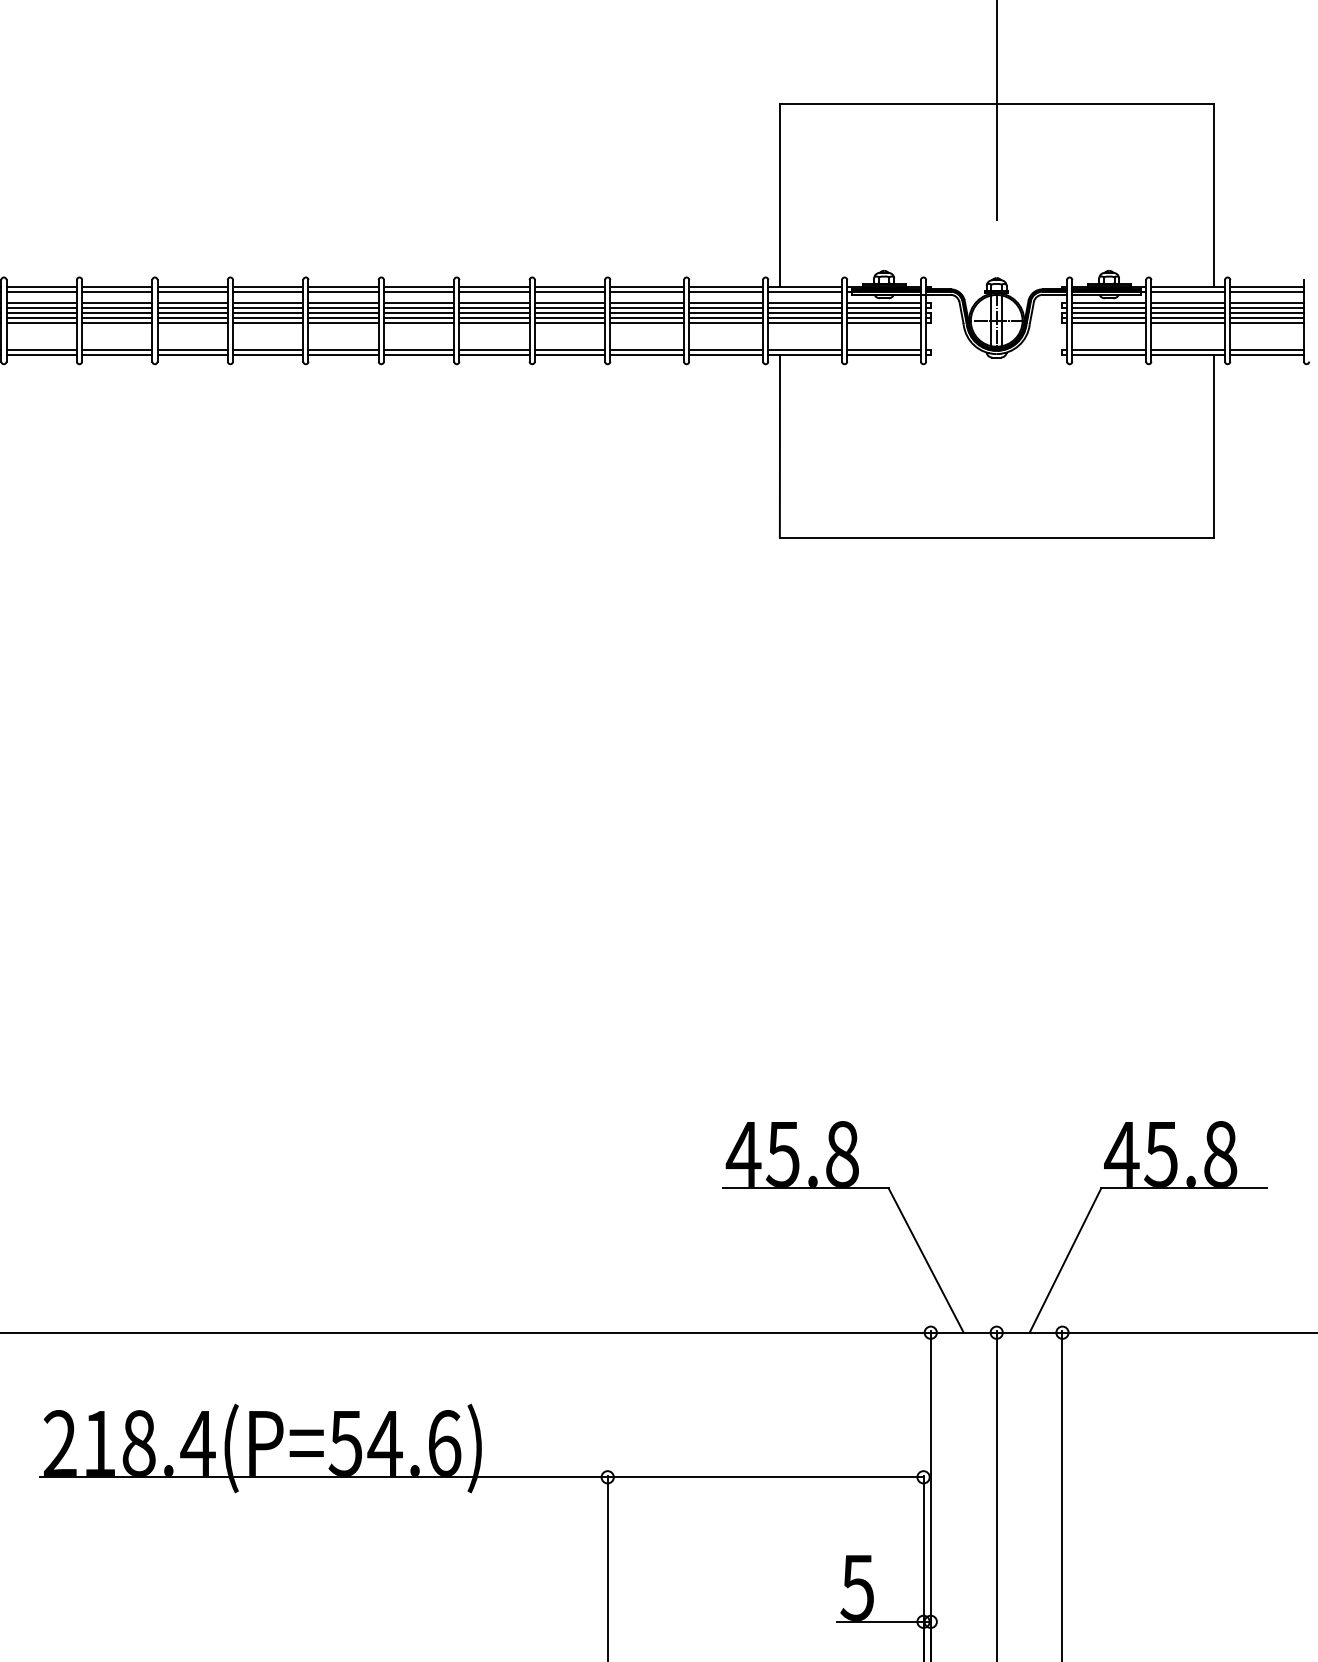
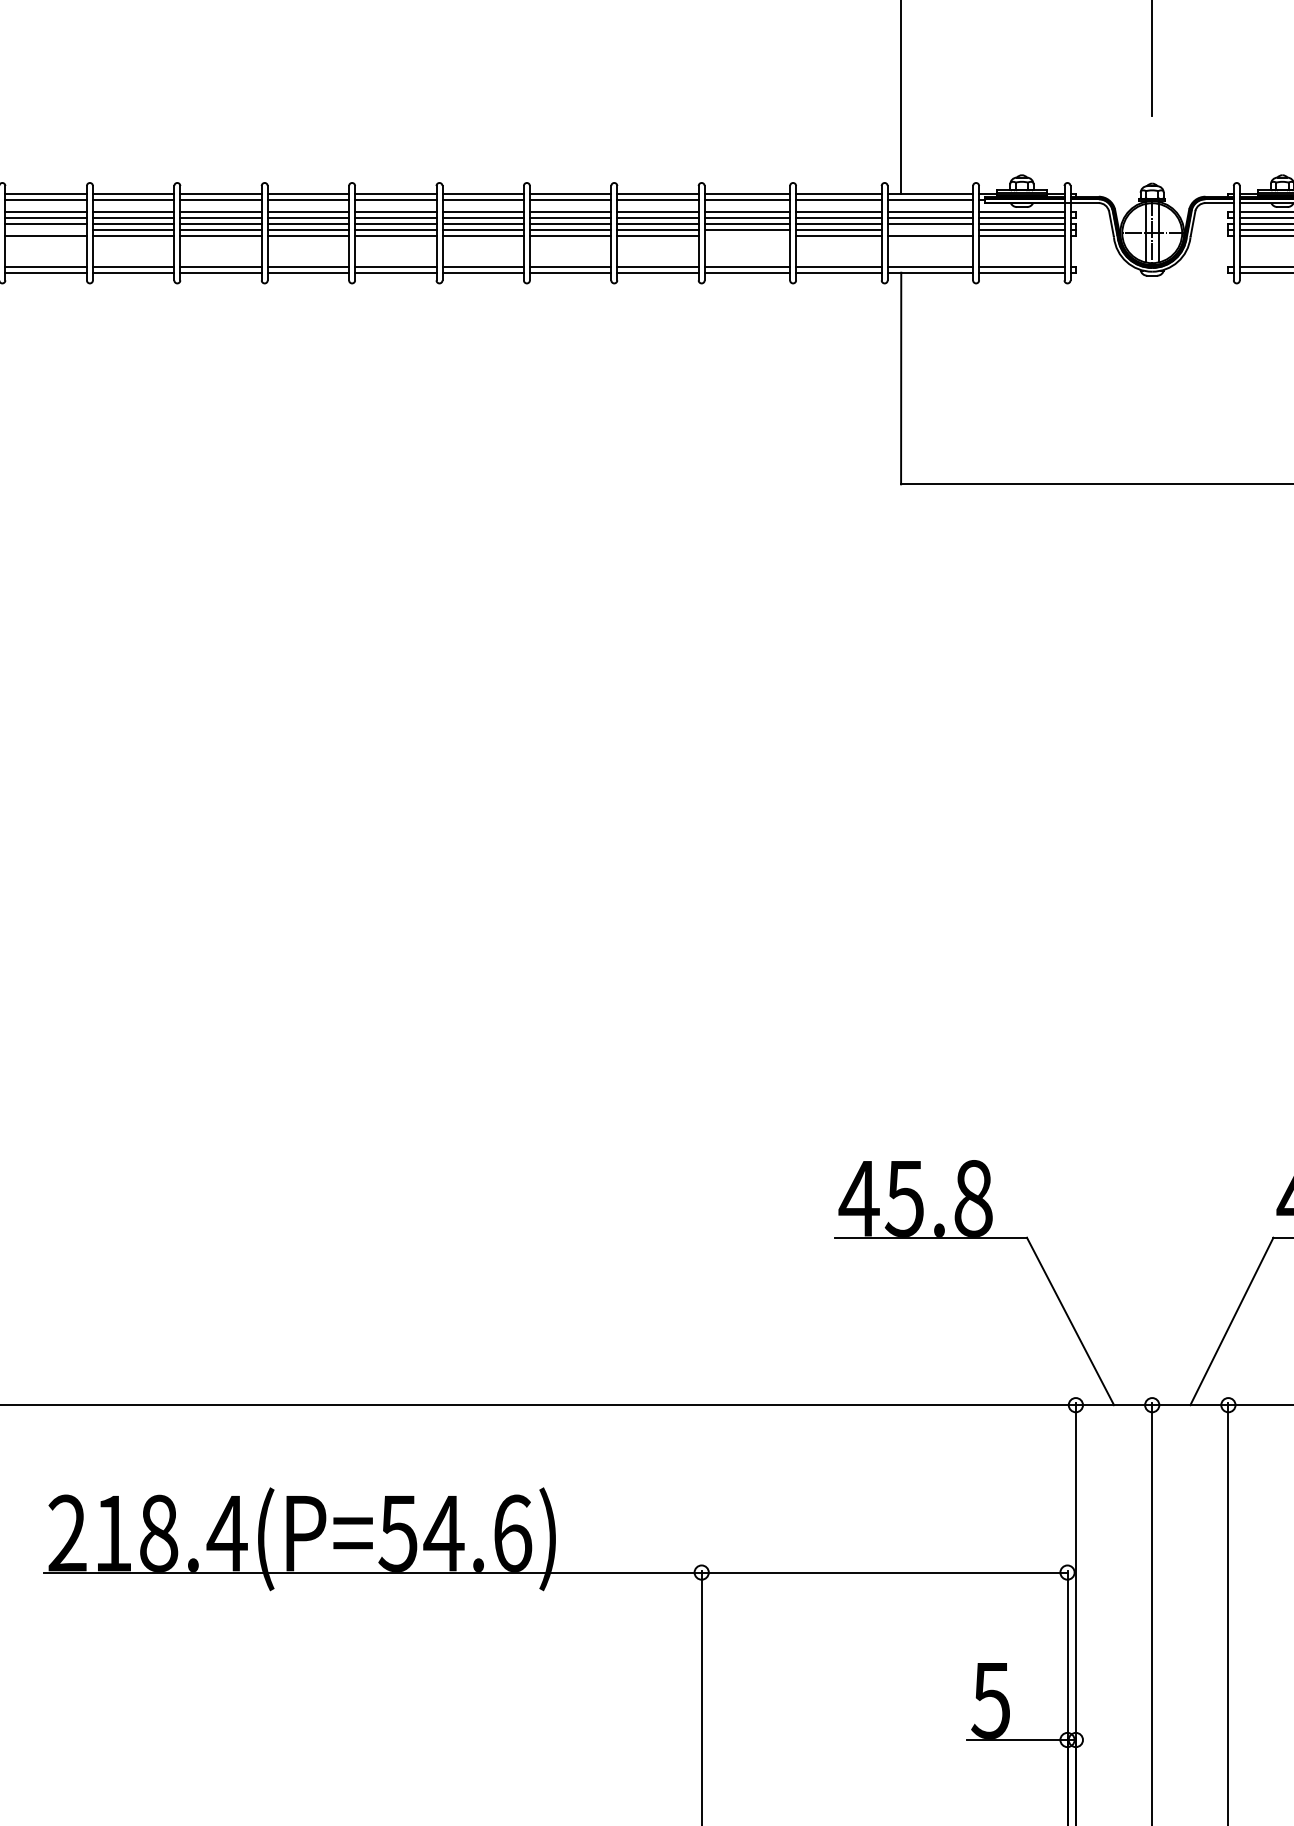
line: (41, 318) -> (45, 230), removed
line: (805, 318) -> (930, 230), removed
line: (647, 323) -> (747, 236), removed

